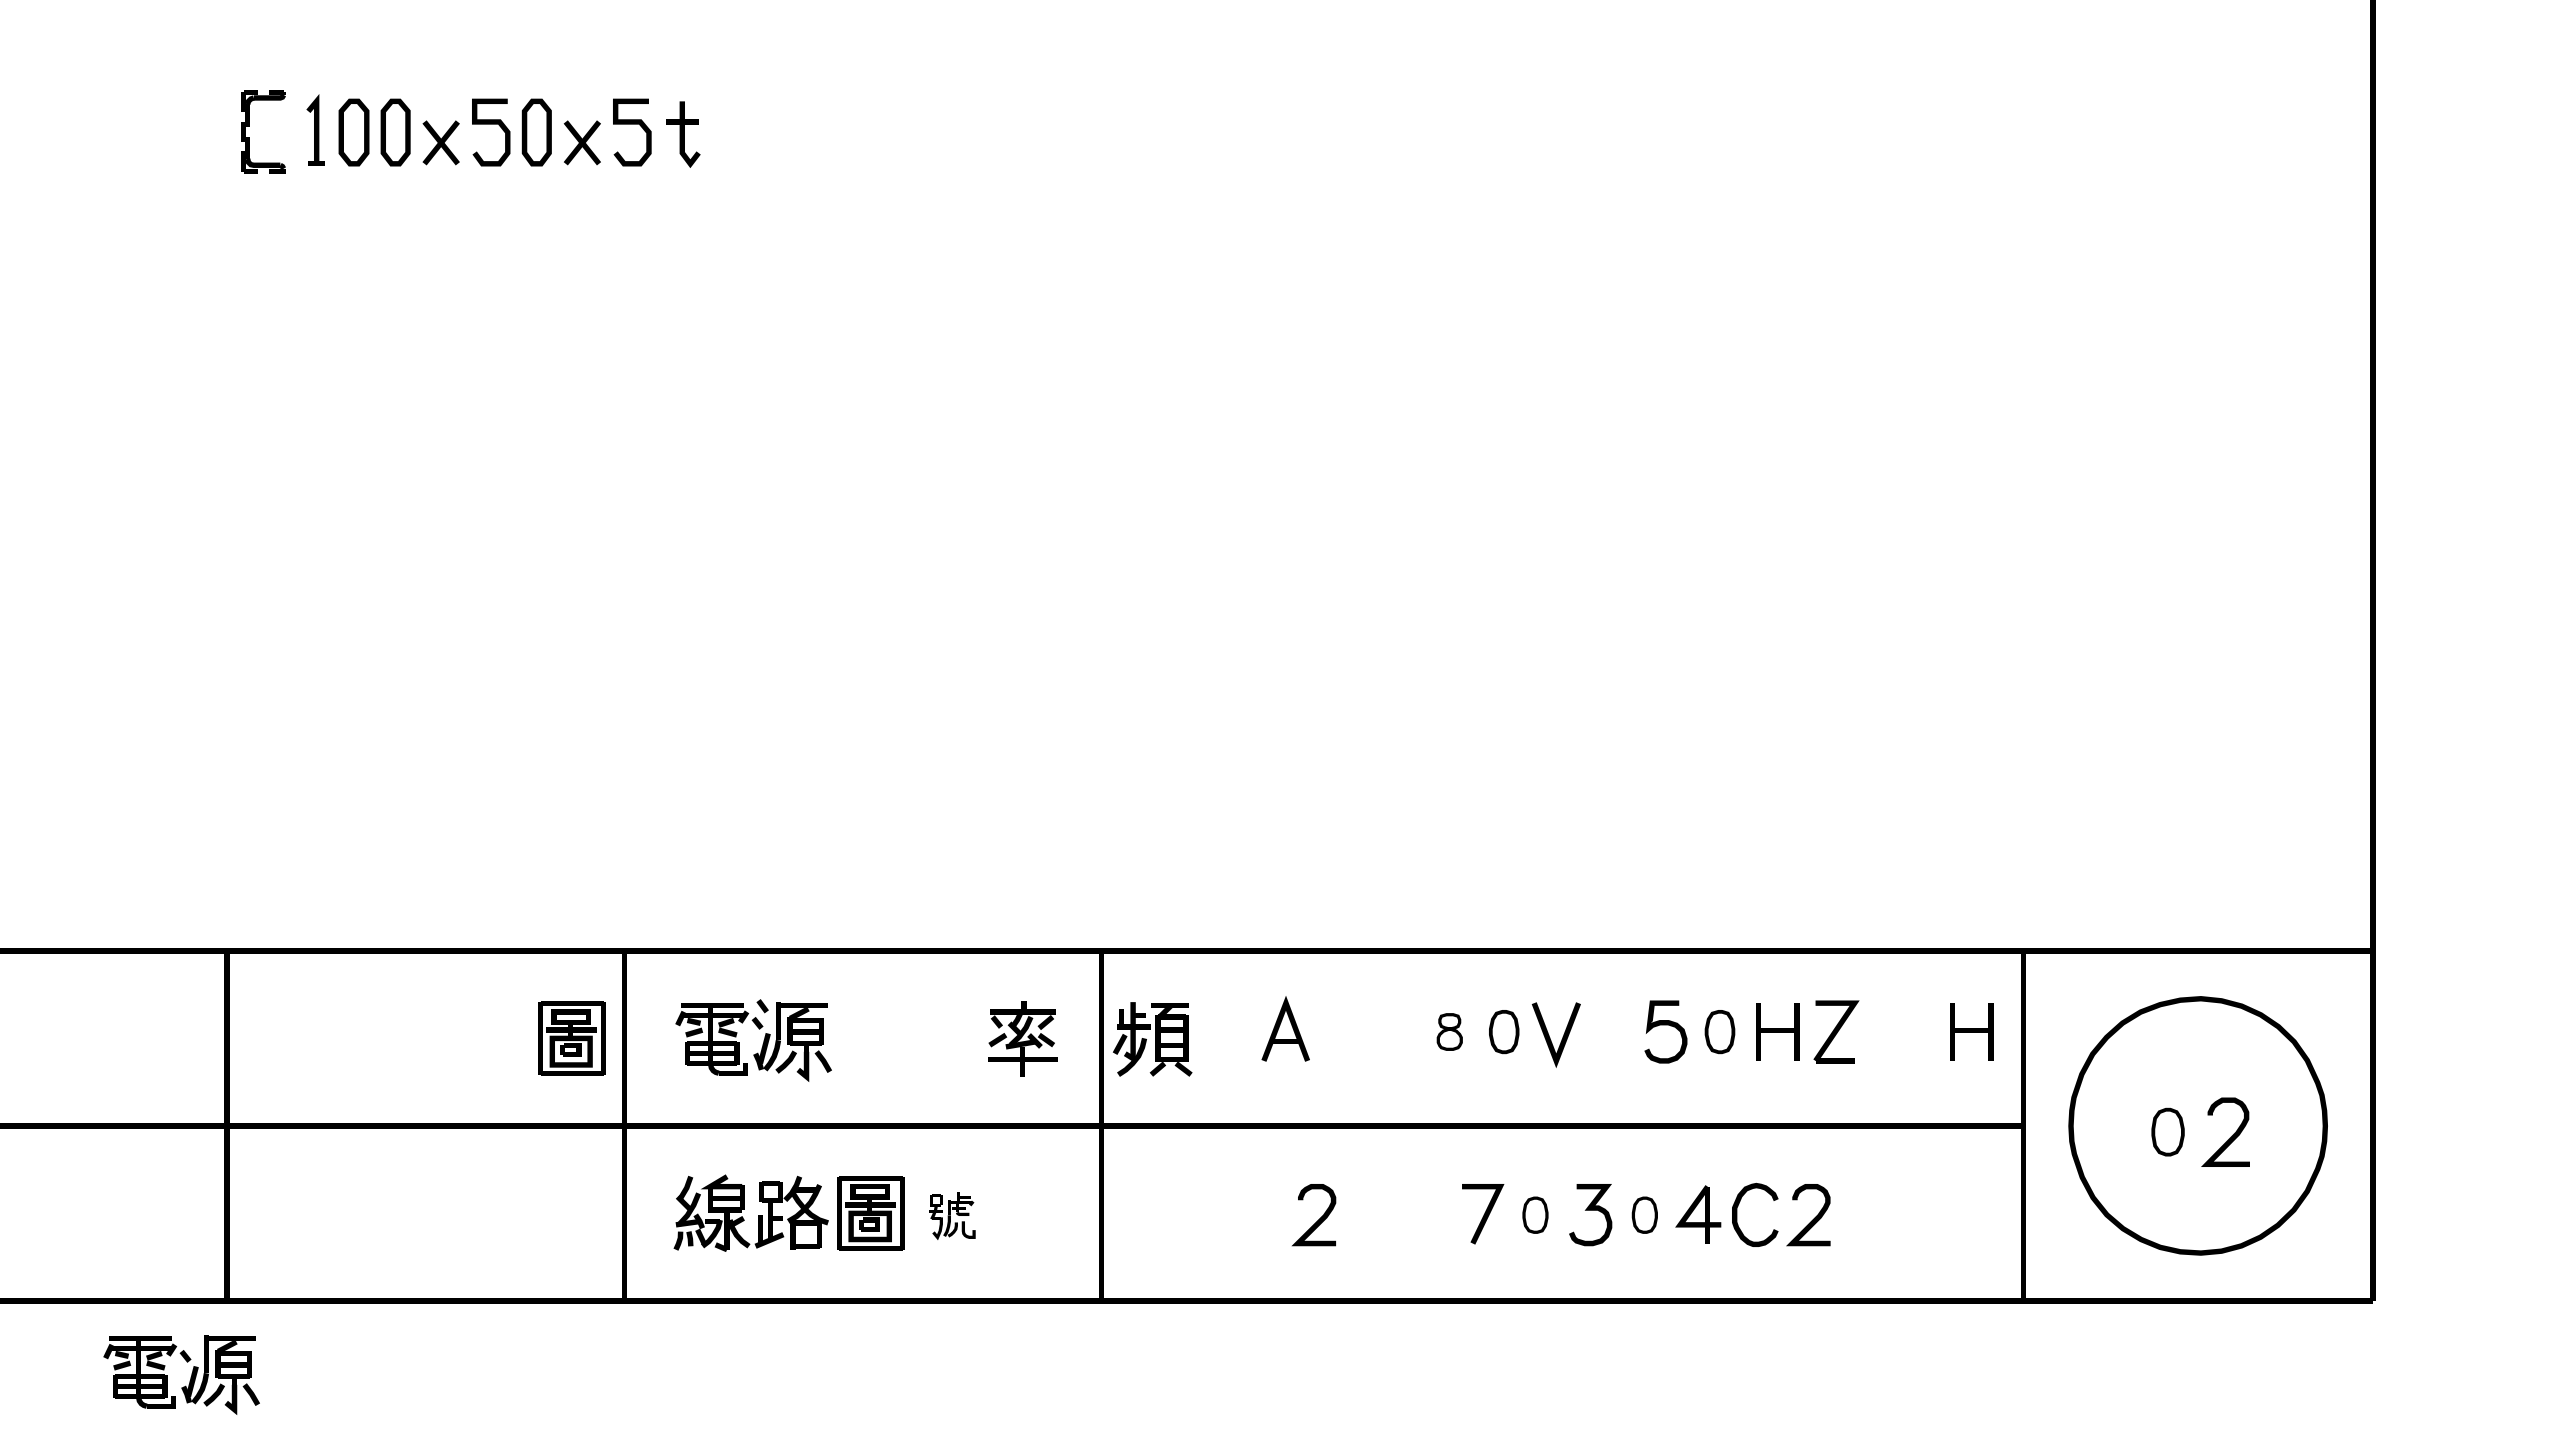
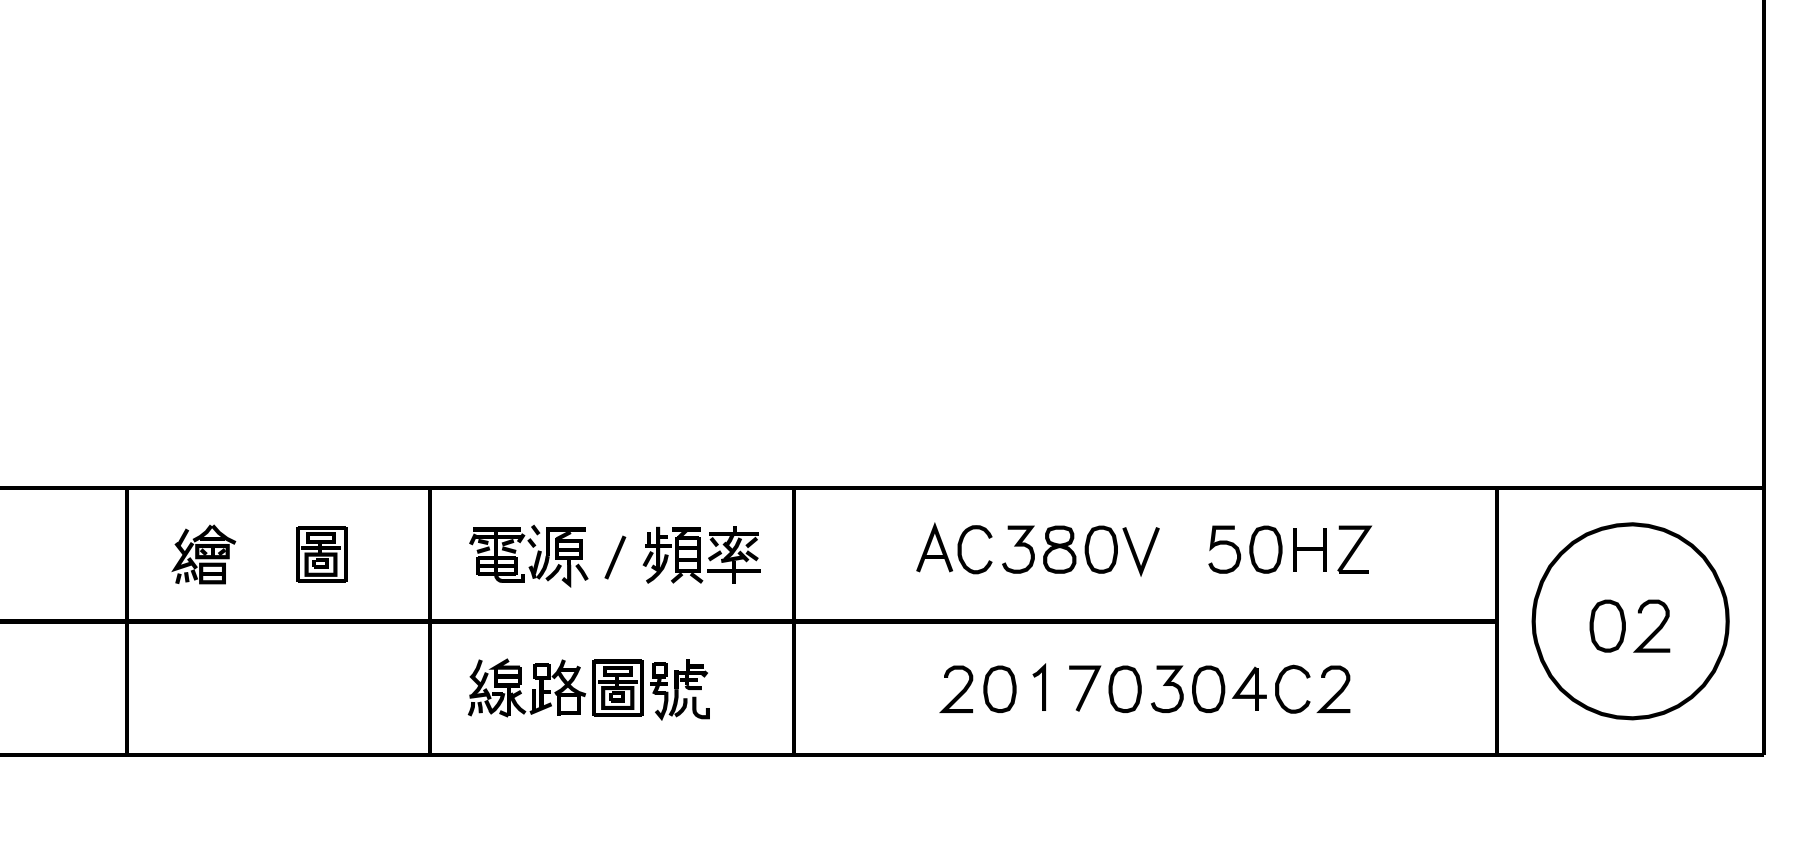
curve: (1395, 1027) -> (1018, 546), added
curve: (1321, 1031) -> (961, 549), added
part: (1449, 1031) -> (1059, 549), size x1.67
part: (1503, 1031) -> (1100, 549), size x1.43
part: (1719, 1031) -> (1265, 549), size x1.43
part: (1971, 1031) -> (1457, 549), removed
part: (327, 1038) -> (203, 554), added
part: (571, 1038) -> (321, 554), moved
part: (1152, 1039) -> (672, 555), moved
line: (867, 1042) -> (615, 557), added
part: (2167, 1131) -> (1607, 625), size x1.43
line: (1426, 1211) -> (1042, 686), added
part: (952, 1215) -> (680, 689), size x1.67
part: (1371, 1215) -> (1000, 689), added
part: (1535, 1215) -> (1125, 689), size x1.67
part: (1644, 1215) -> (1208, 689), size x1.67
part: (190, 1377) -> (99, 813), removed

